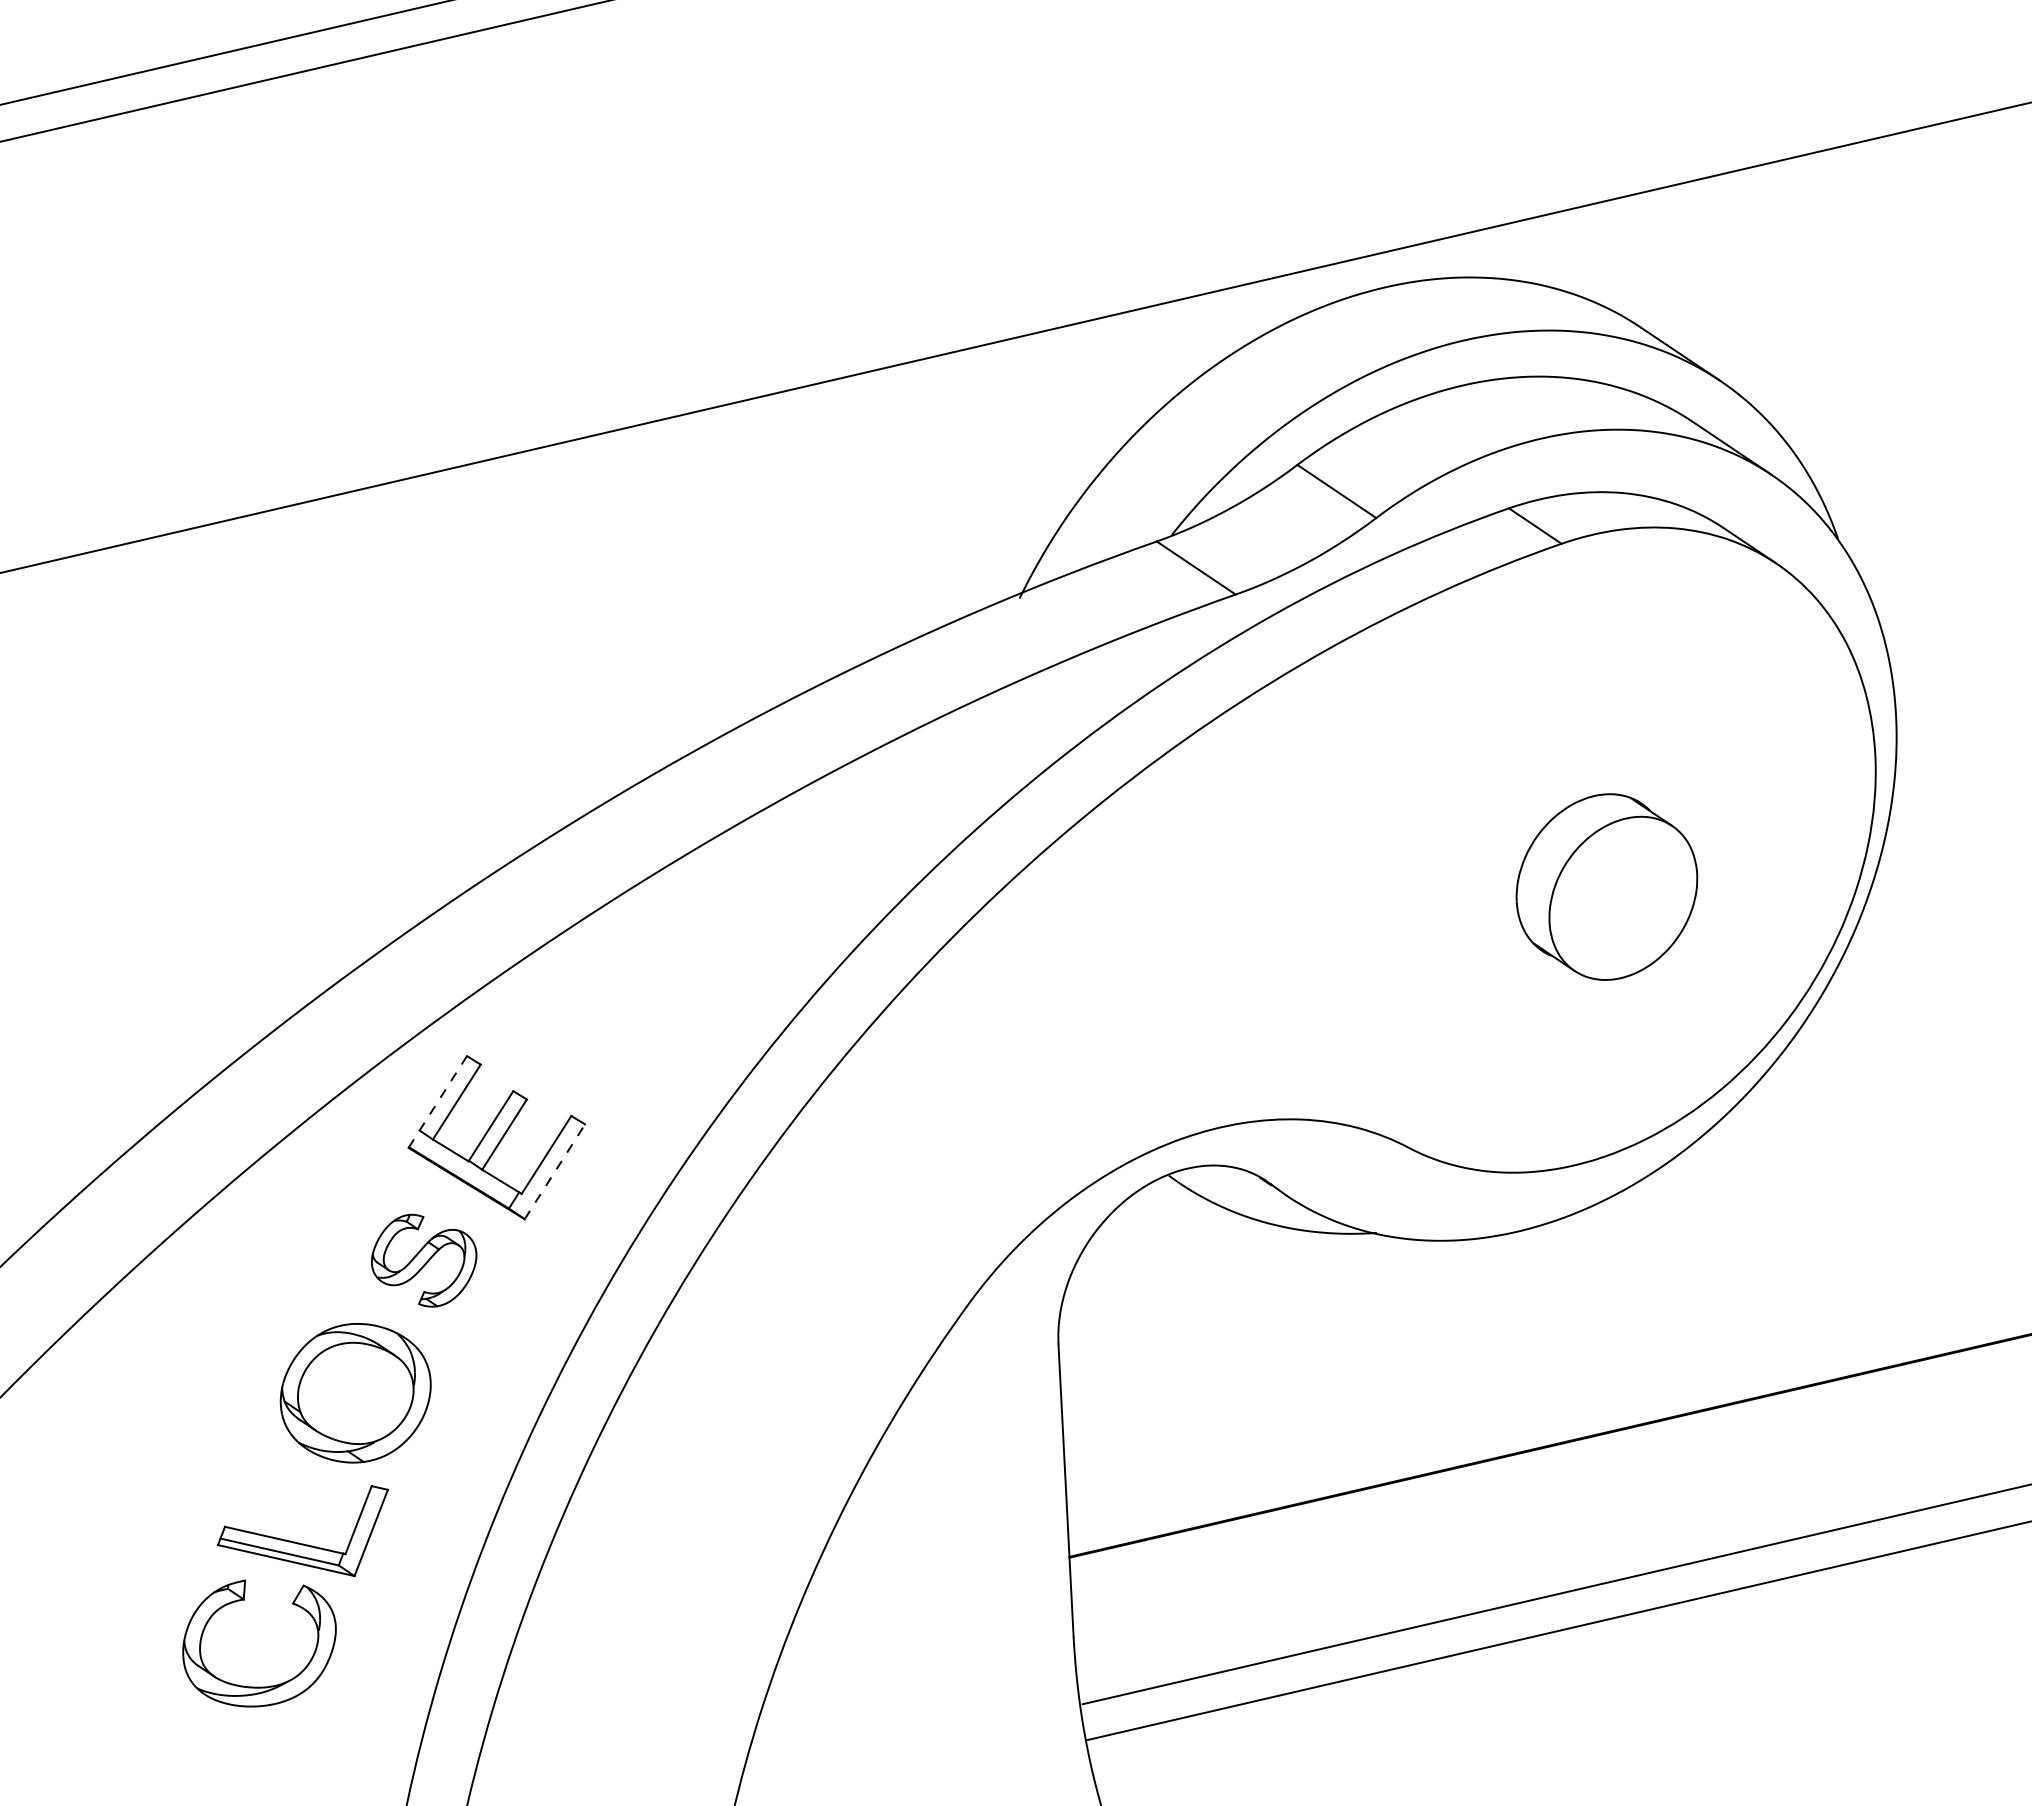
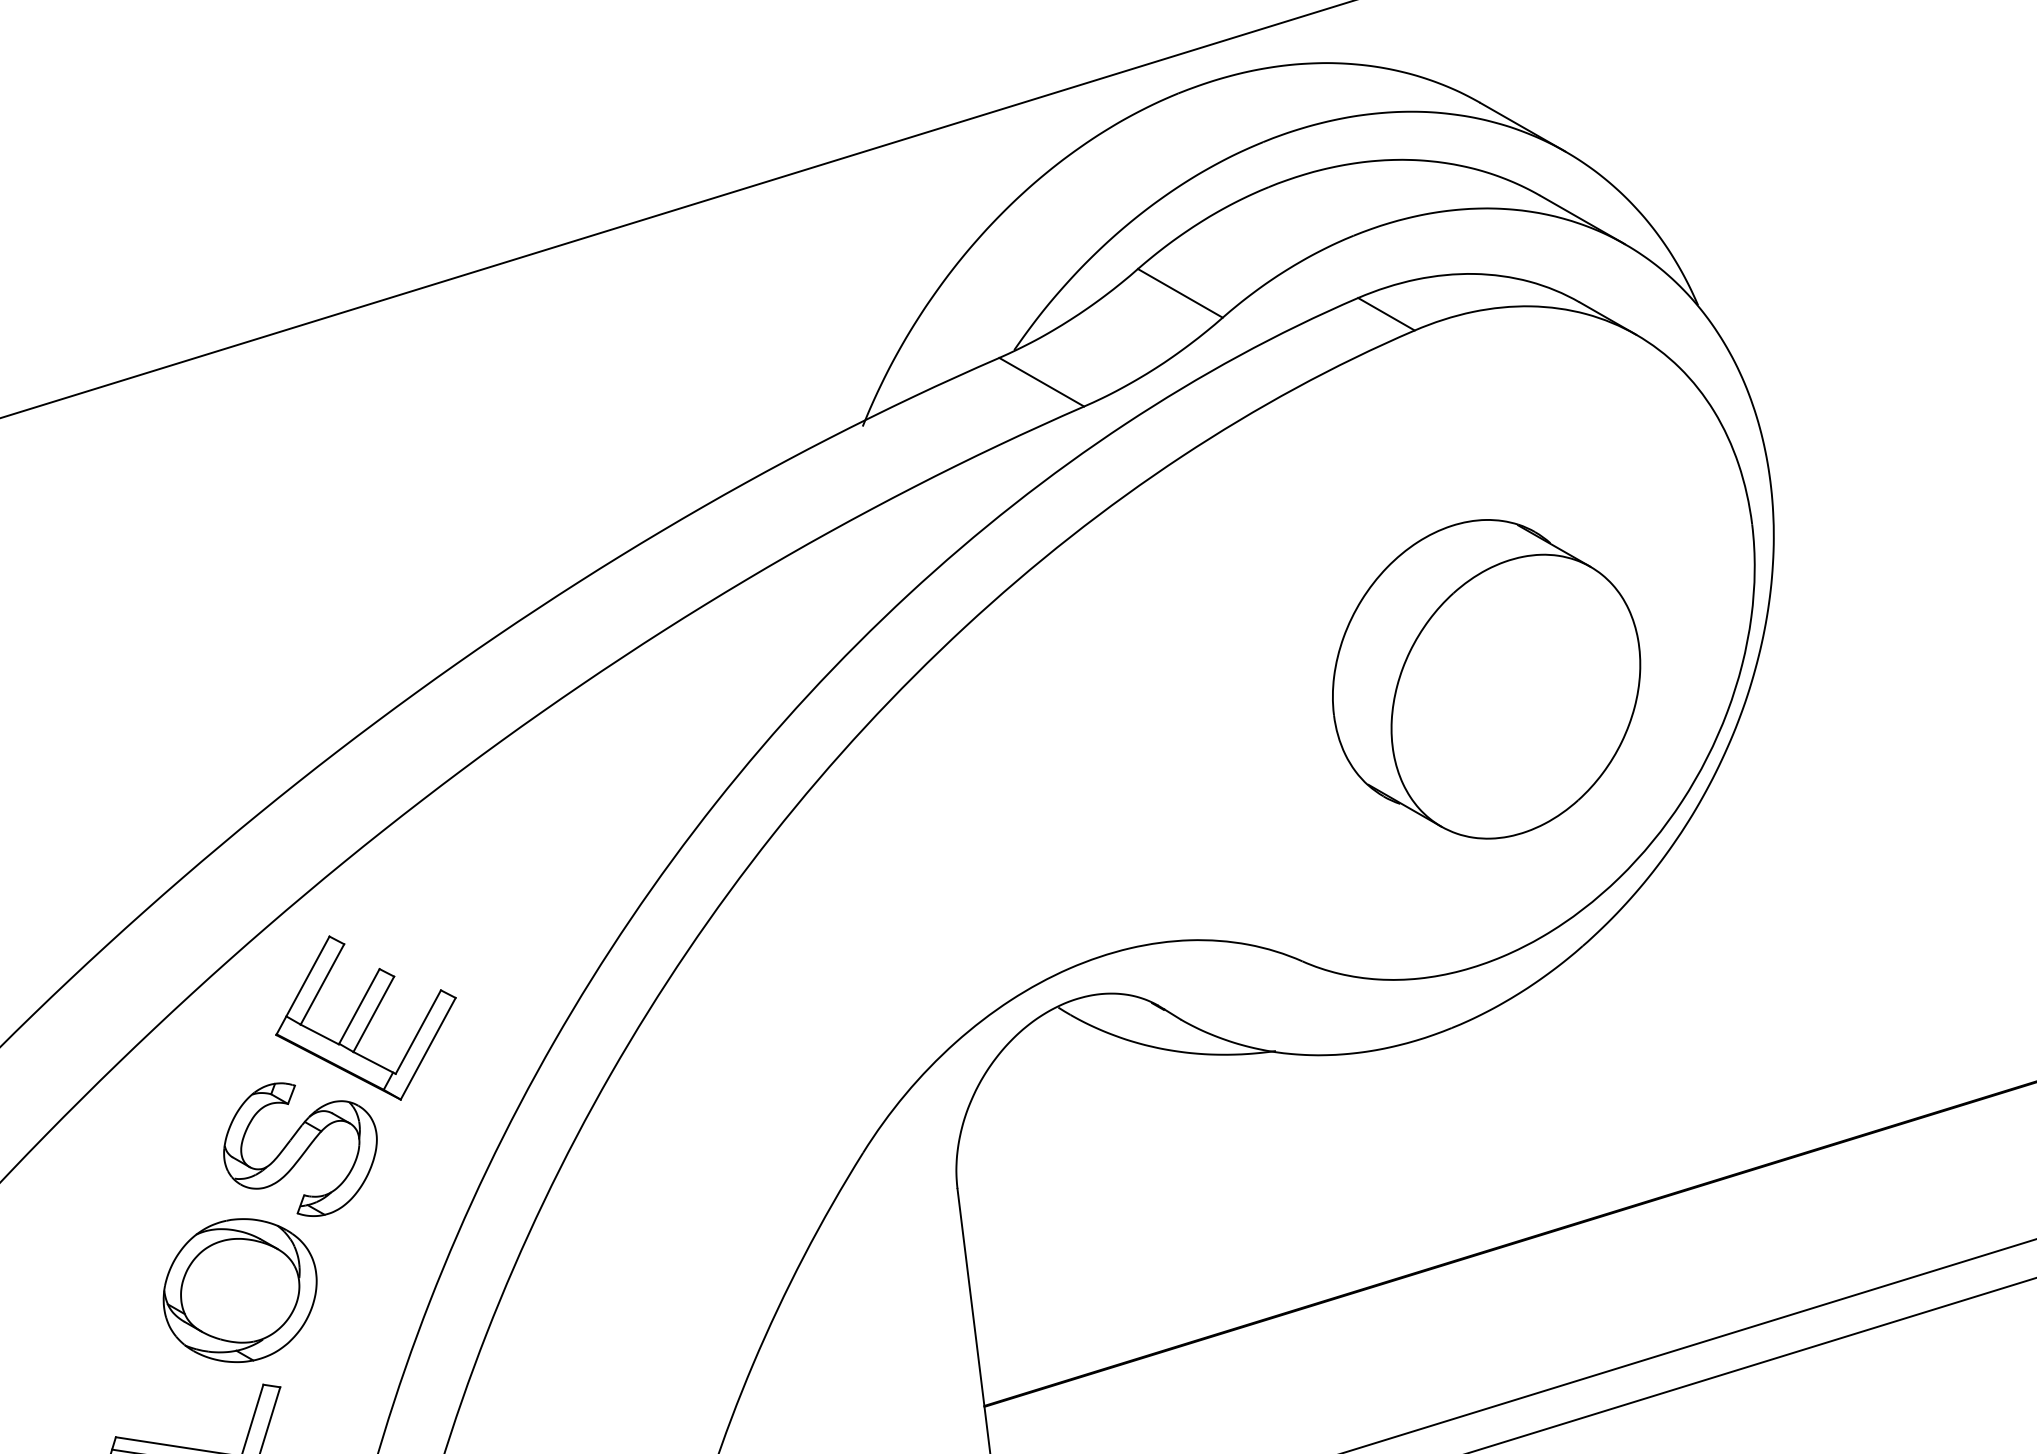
part: (1606, 886) -> (1486, 678), size x1.67
line: (437, 1102) -> (302, 986), dashed -> solid
line: (555, 1171) -> (428, 1048), dashed -> solid
part: (423, 1260) -> (299, 1149), size x1.43

